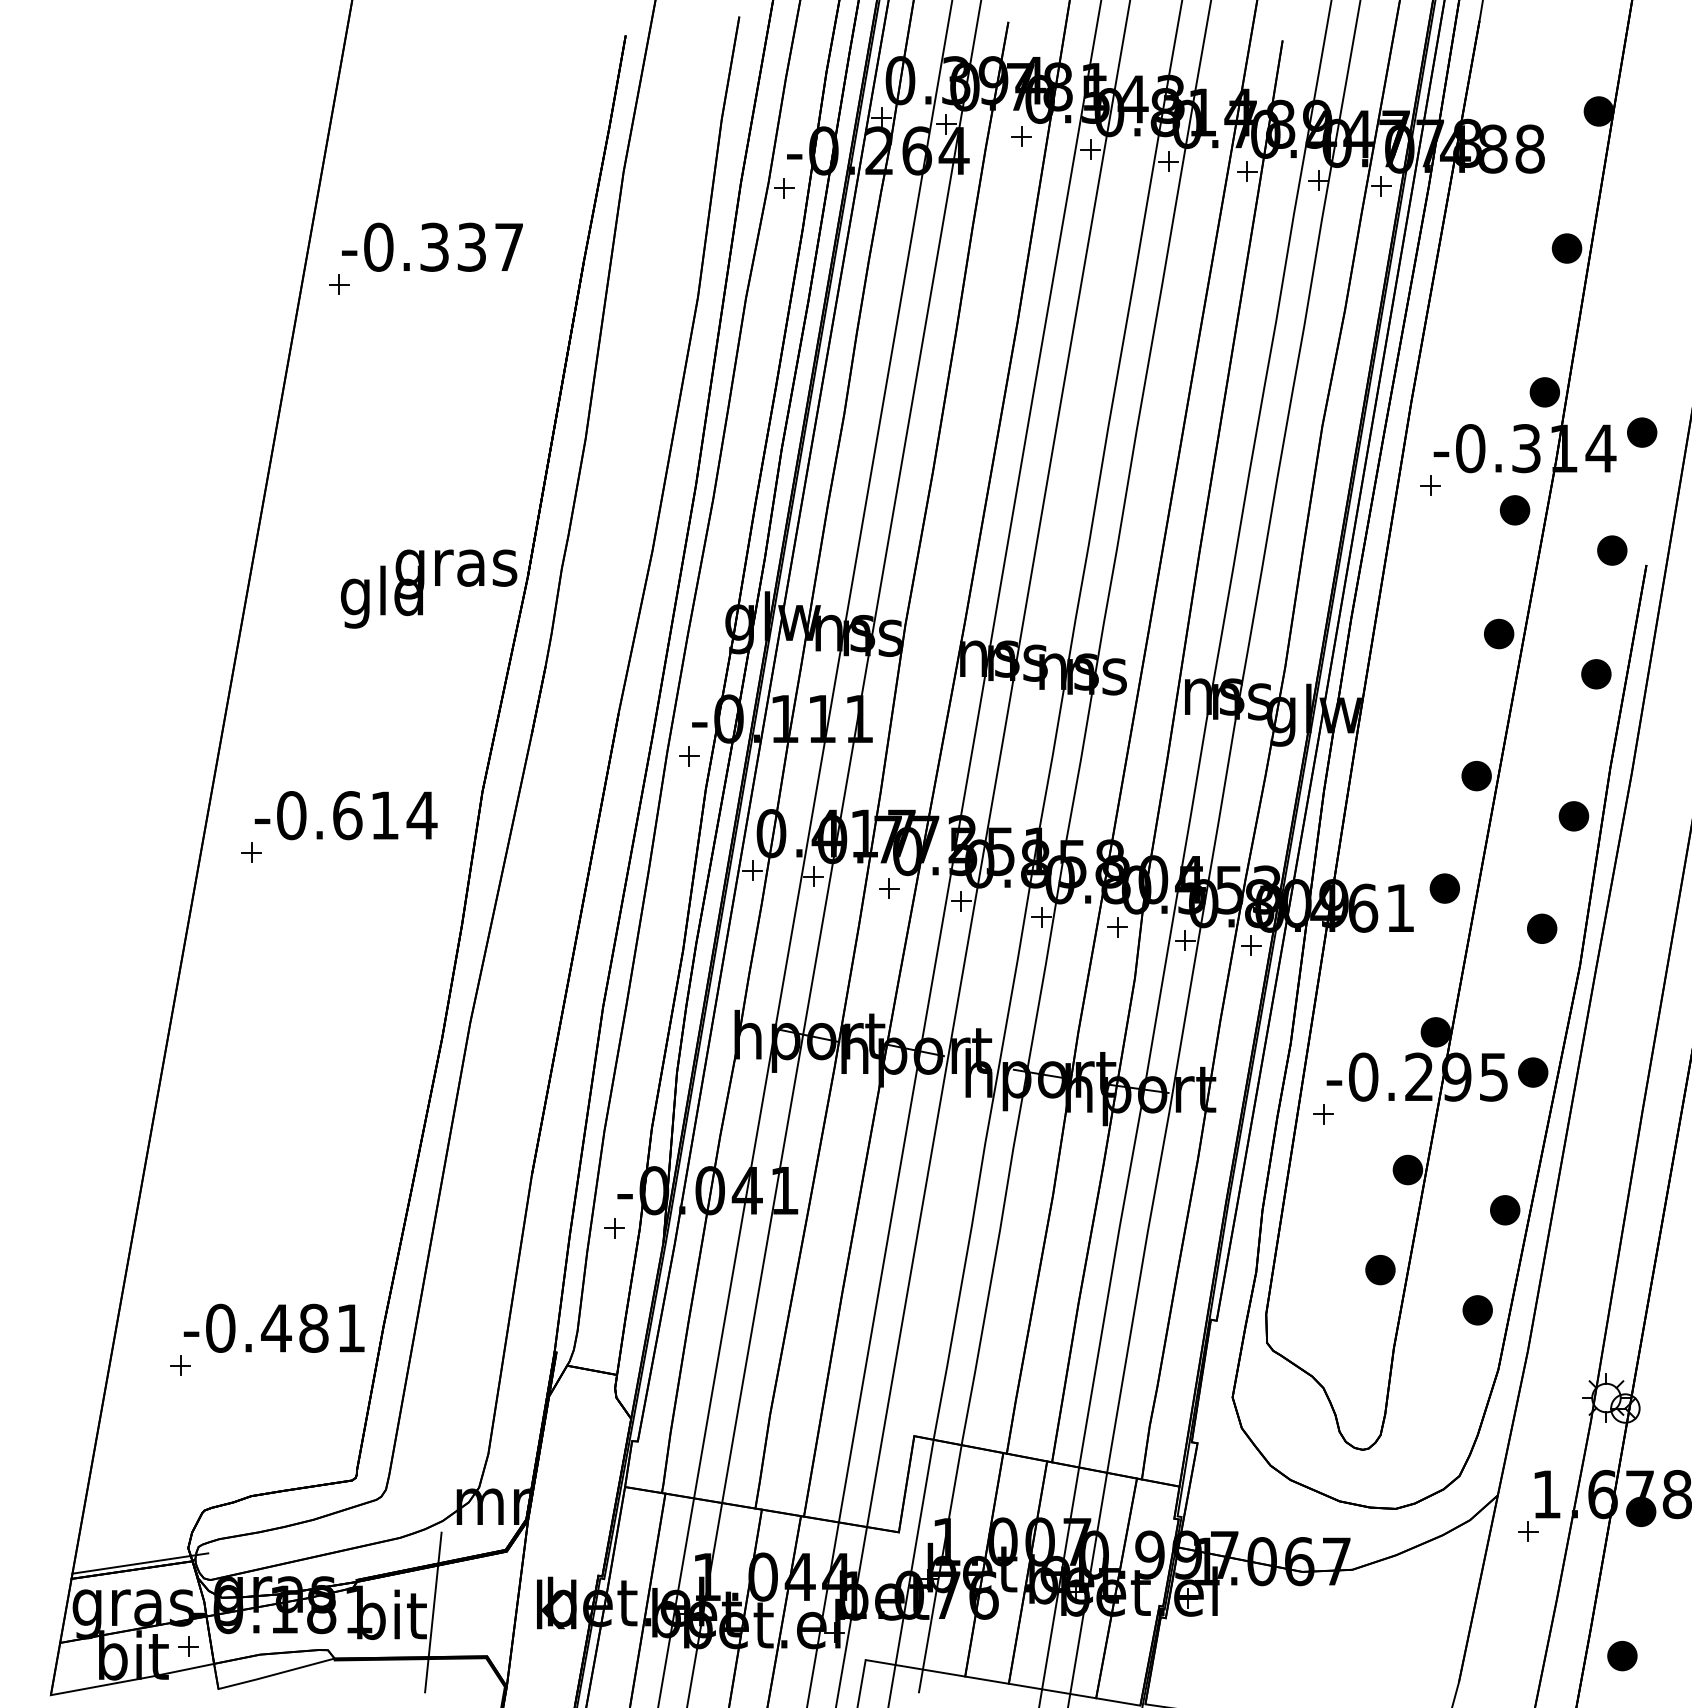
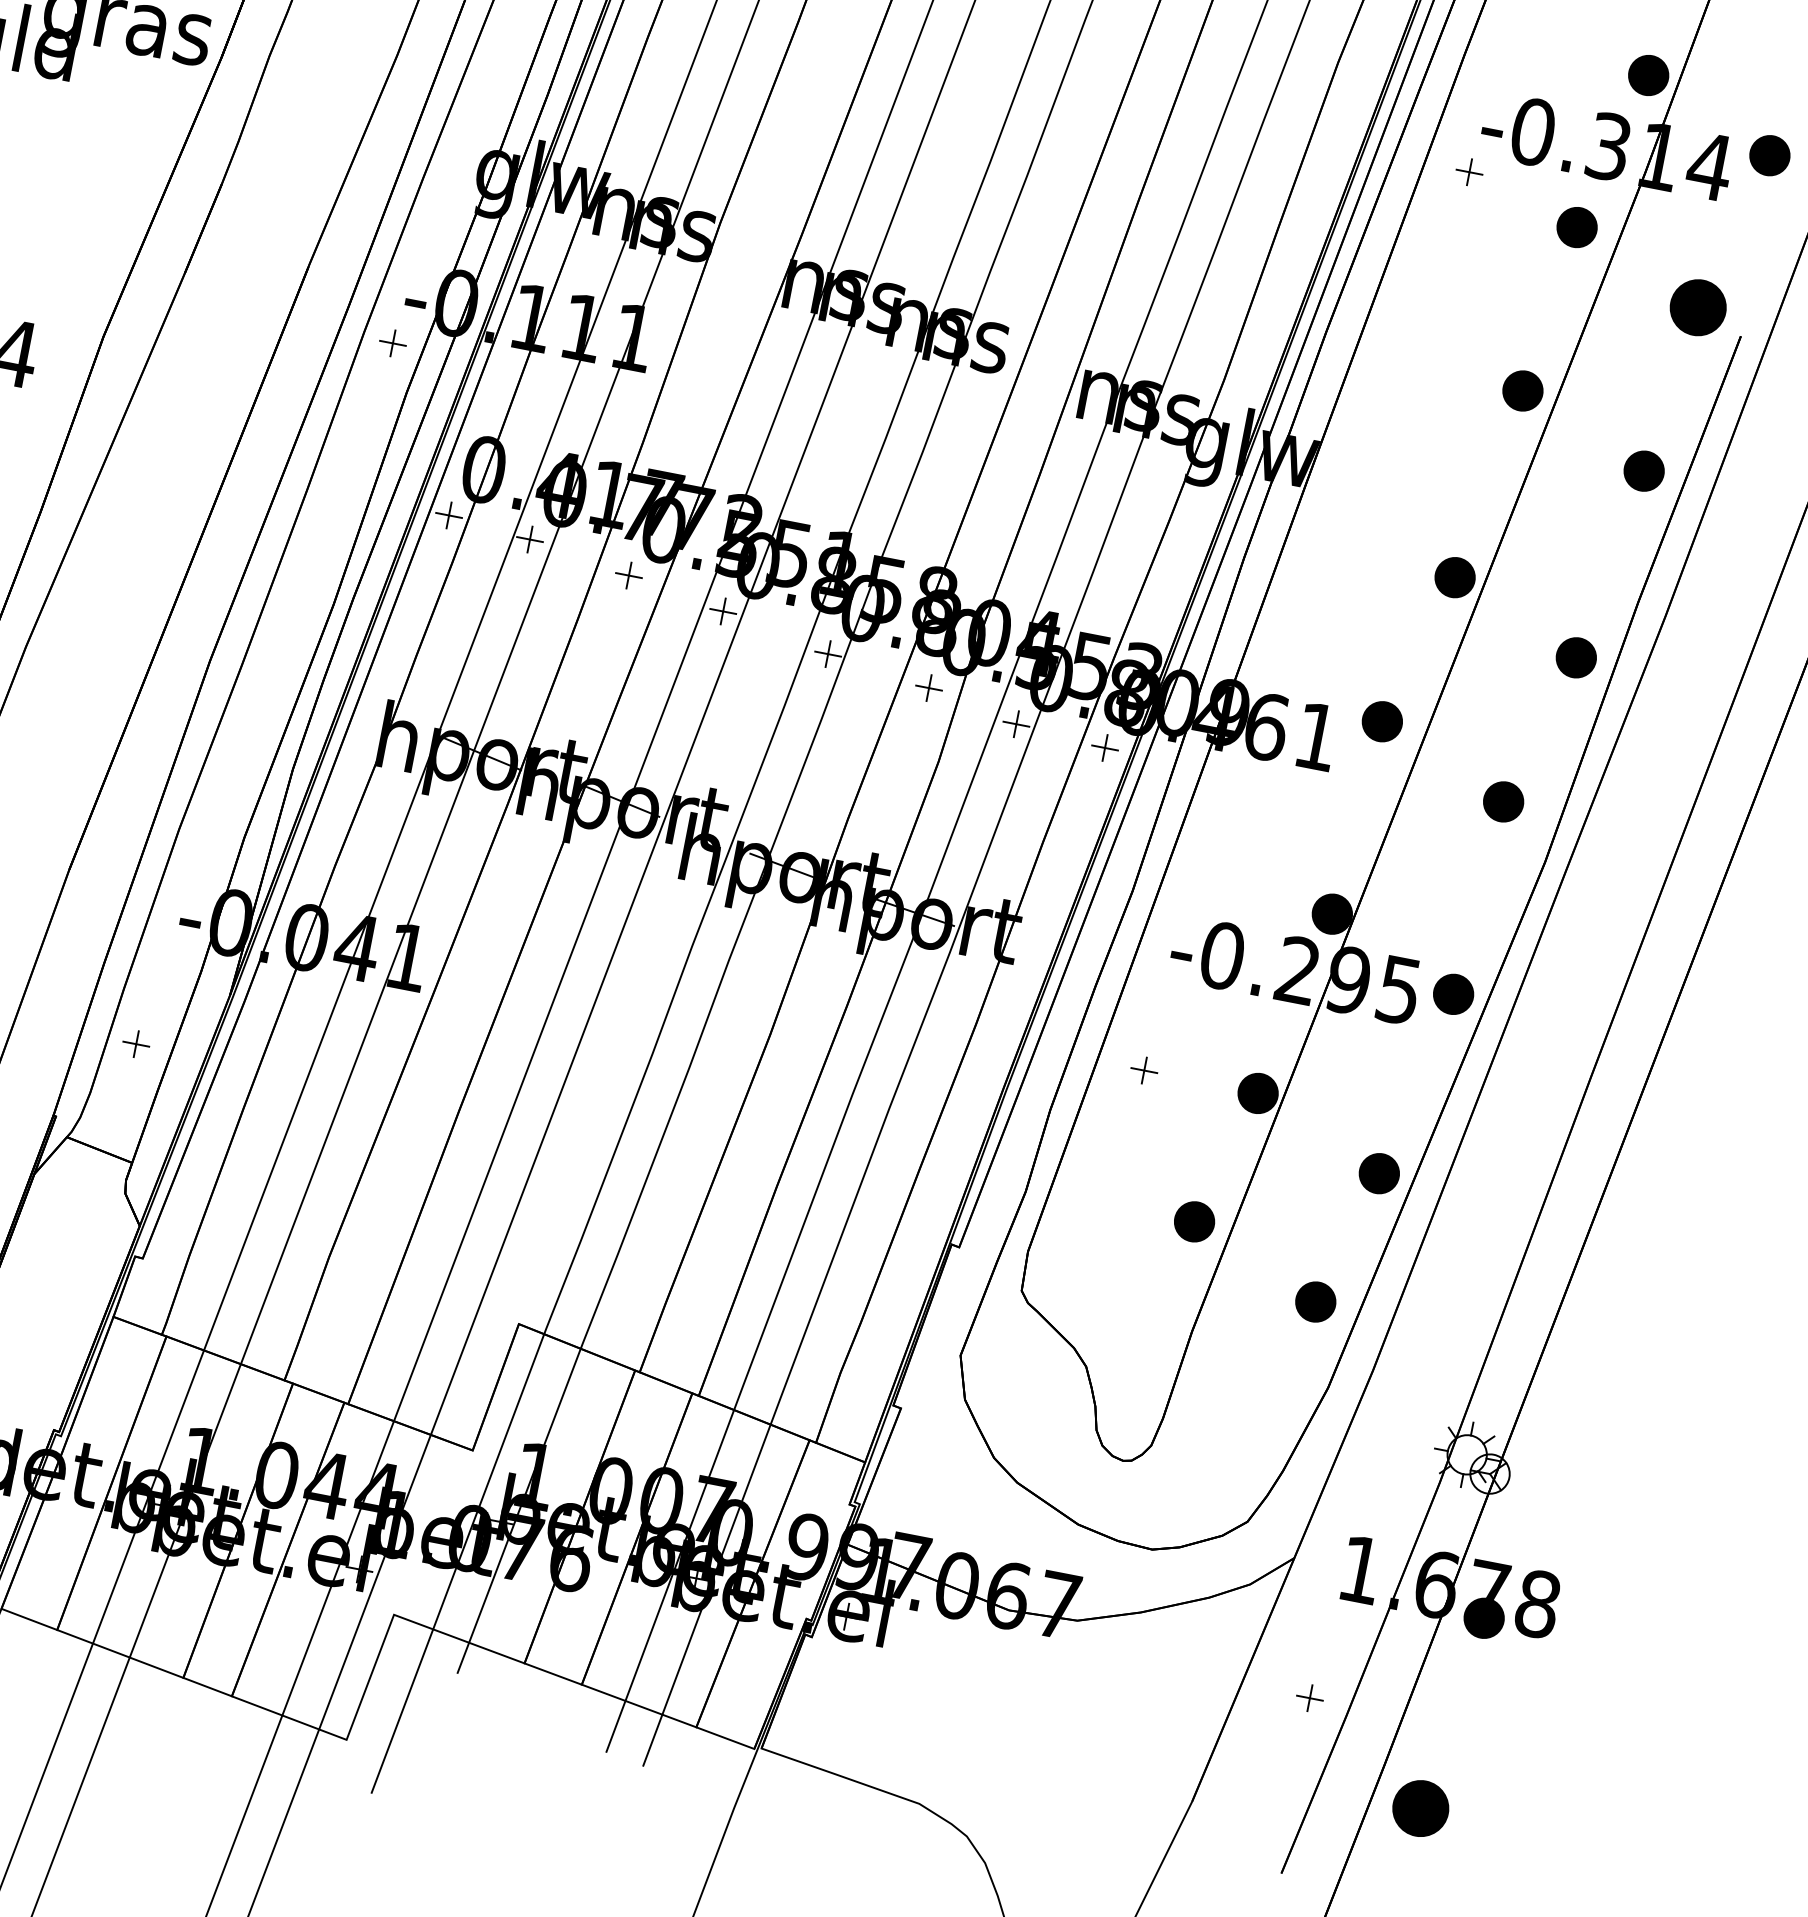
part: (1612, 550) -> (1698, 307), size x1.4
part: (1323, 1114) -> (1143, 1070), moved
part: (614, 1228) -> (136, 1044), moved
part: (1528, 1531) -> (1310, 1697), moved
part: (1622, 1656) -> (1420, 1809), size x1.4

